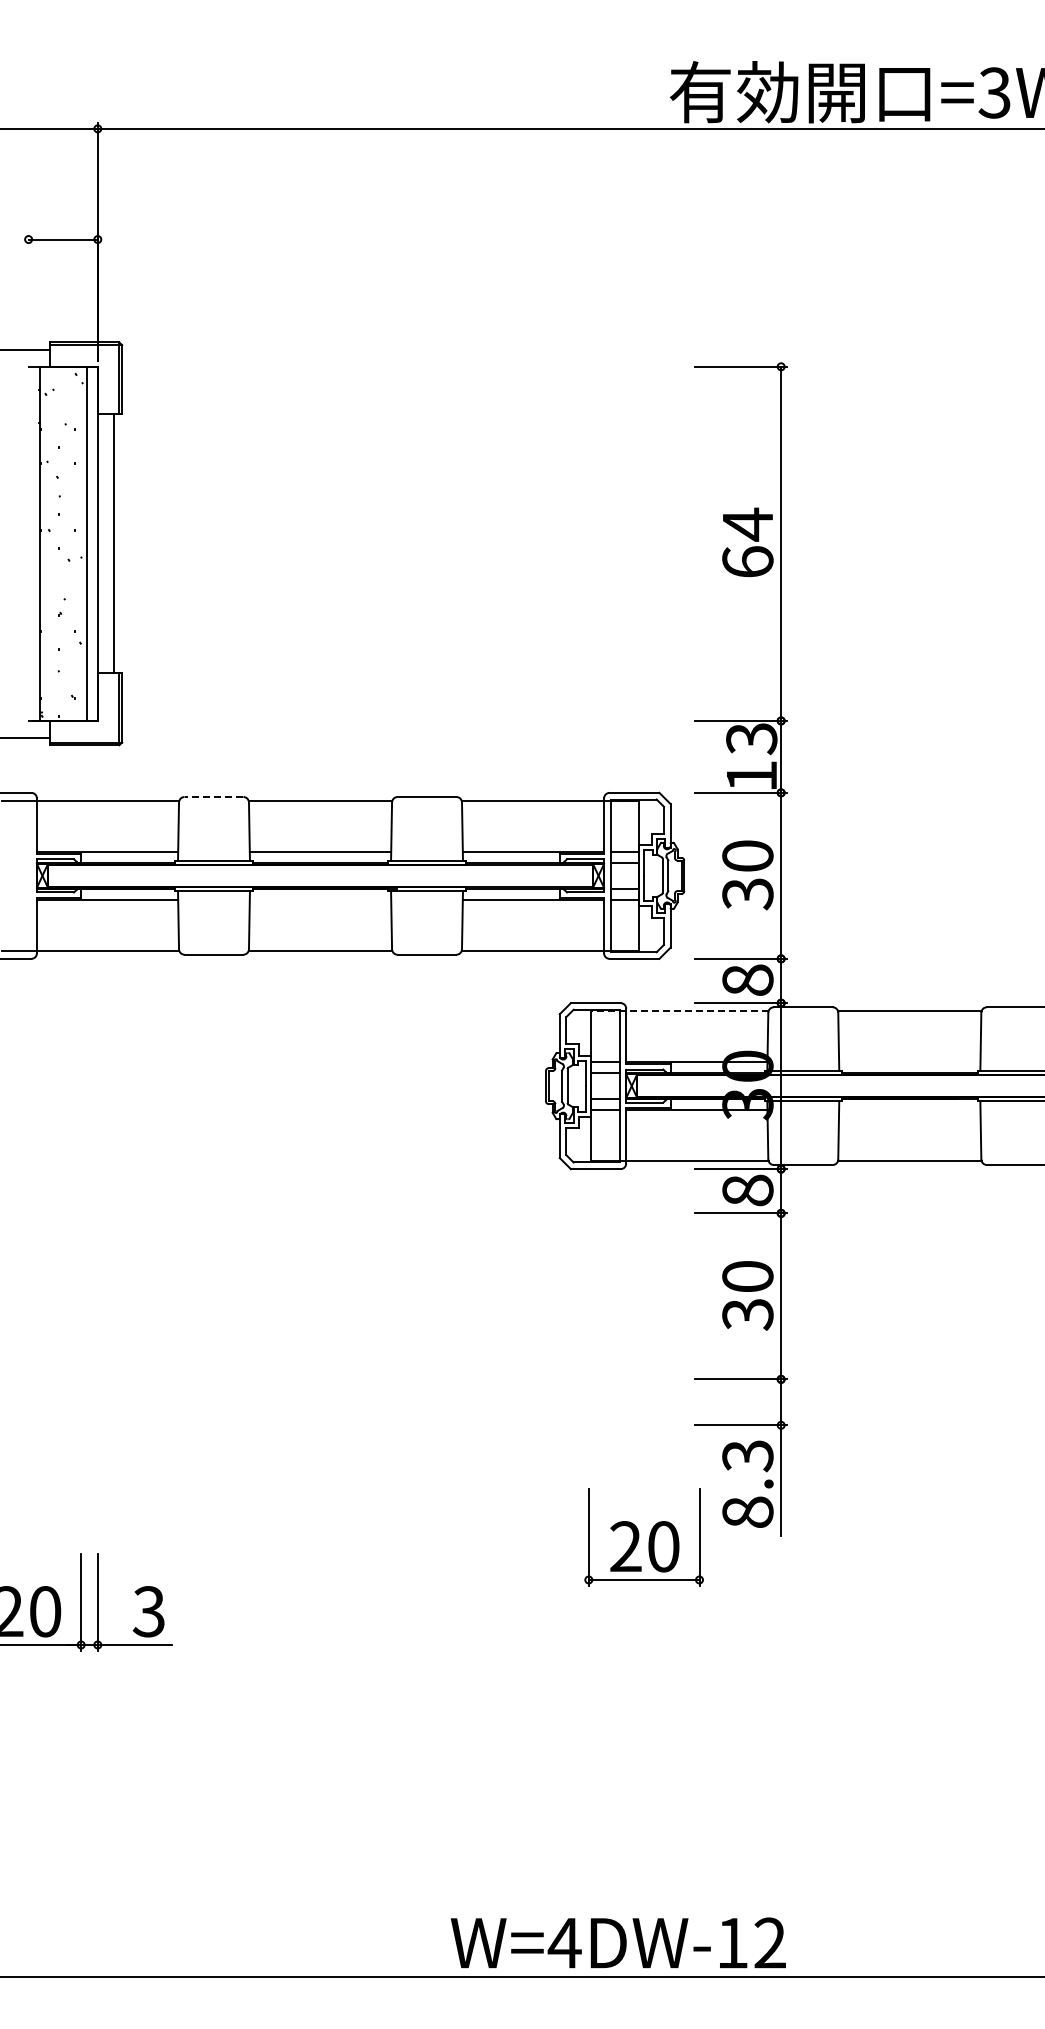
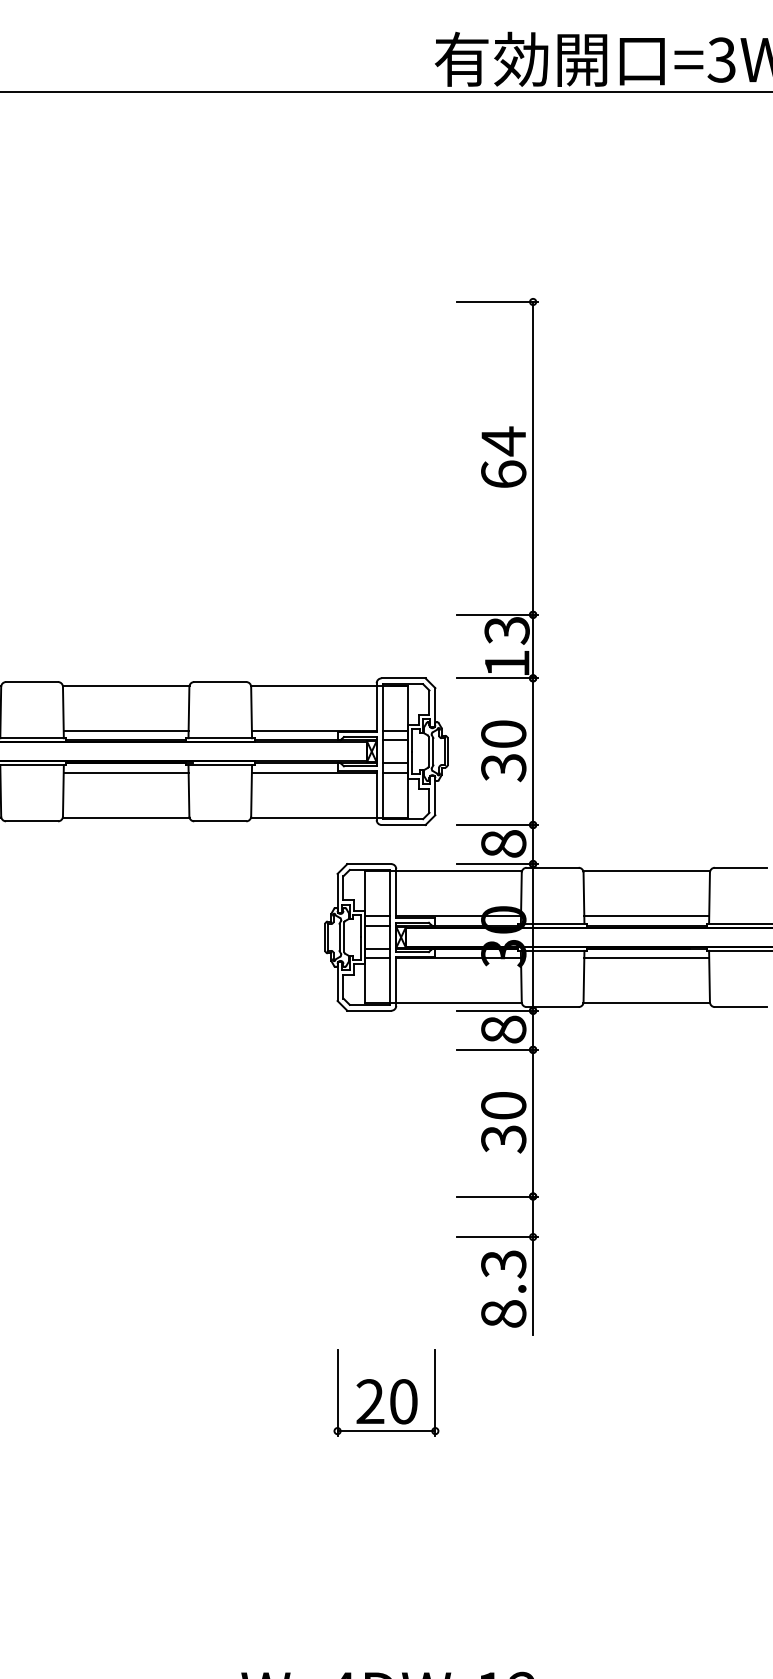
line: (213, 797) -> (31, 682), dashed -> solid
line: (320, 899) -> (126, 772), added
line: (679, 1011) -> (443, 871), dashed -> solid
line: (909, 1062) -> (646, 916), added
line: (909, 1109) -> (646, 958), added
part: (643, 1537) -> (385, 1393), moved

